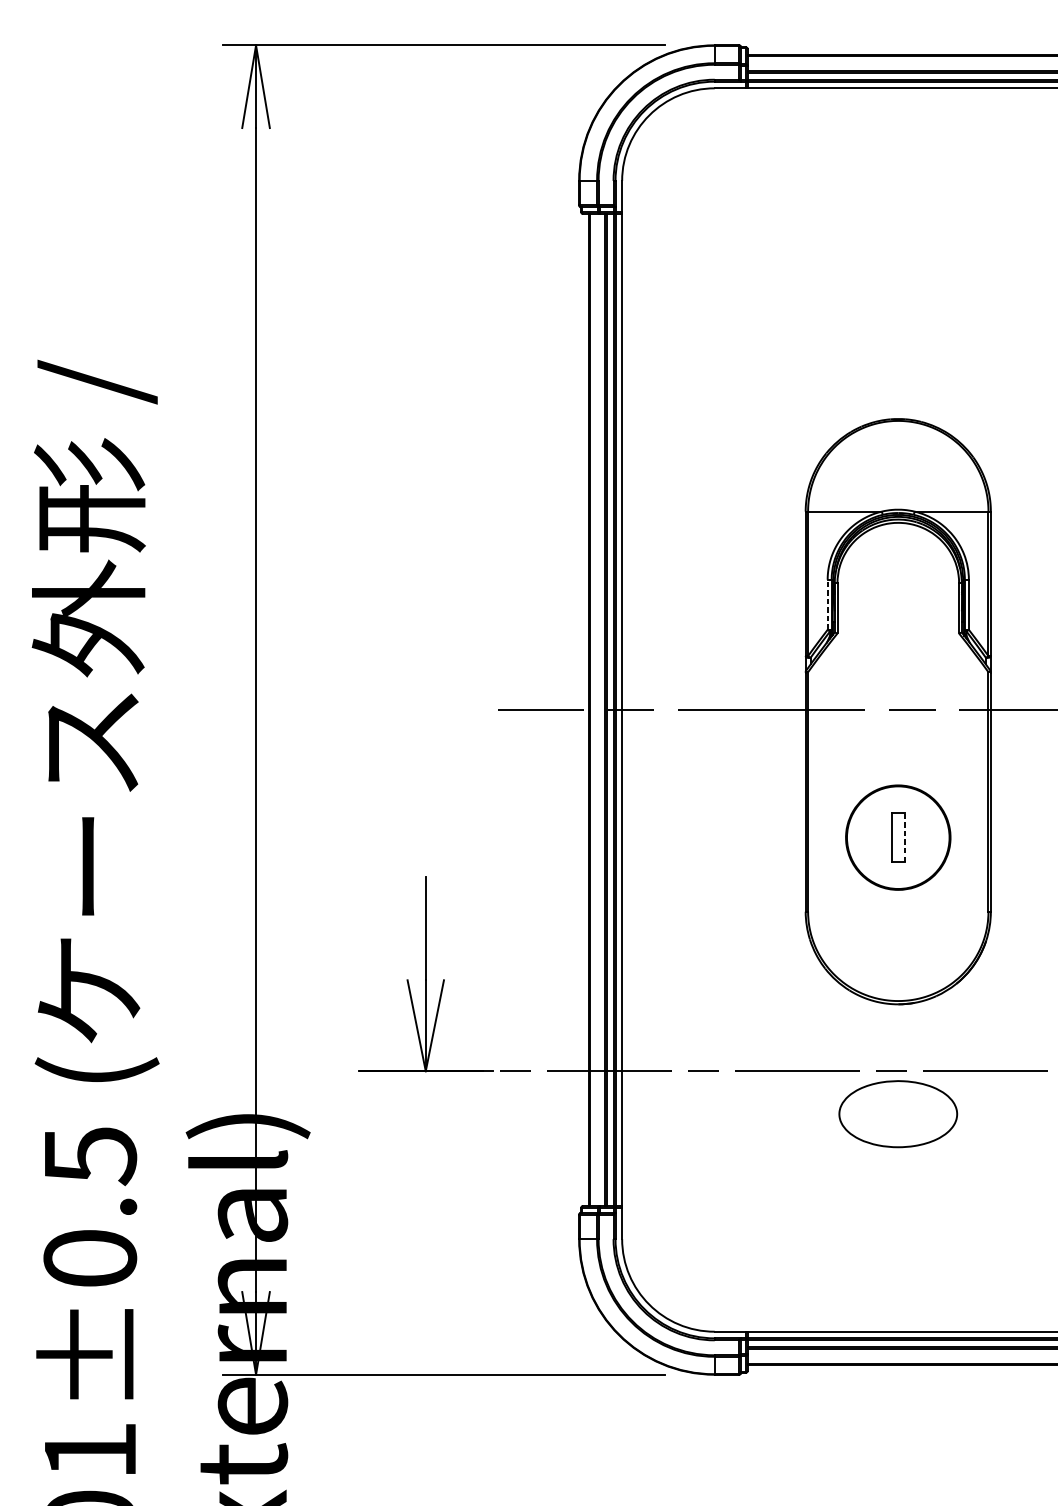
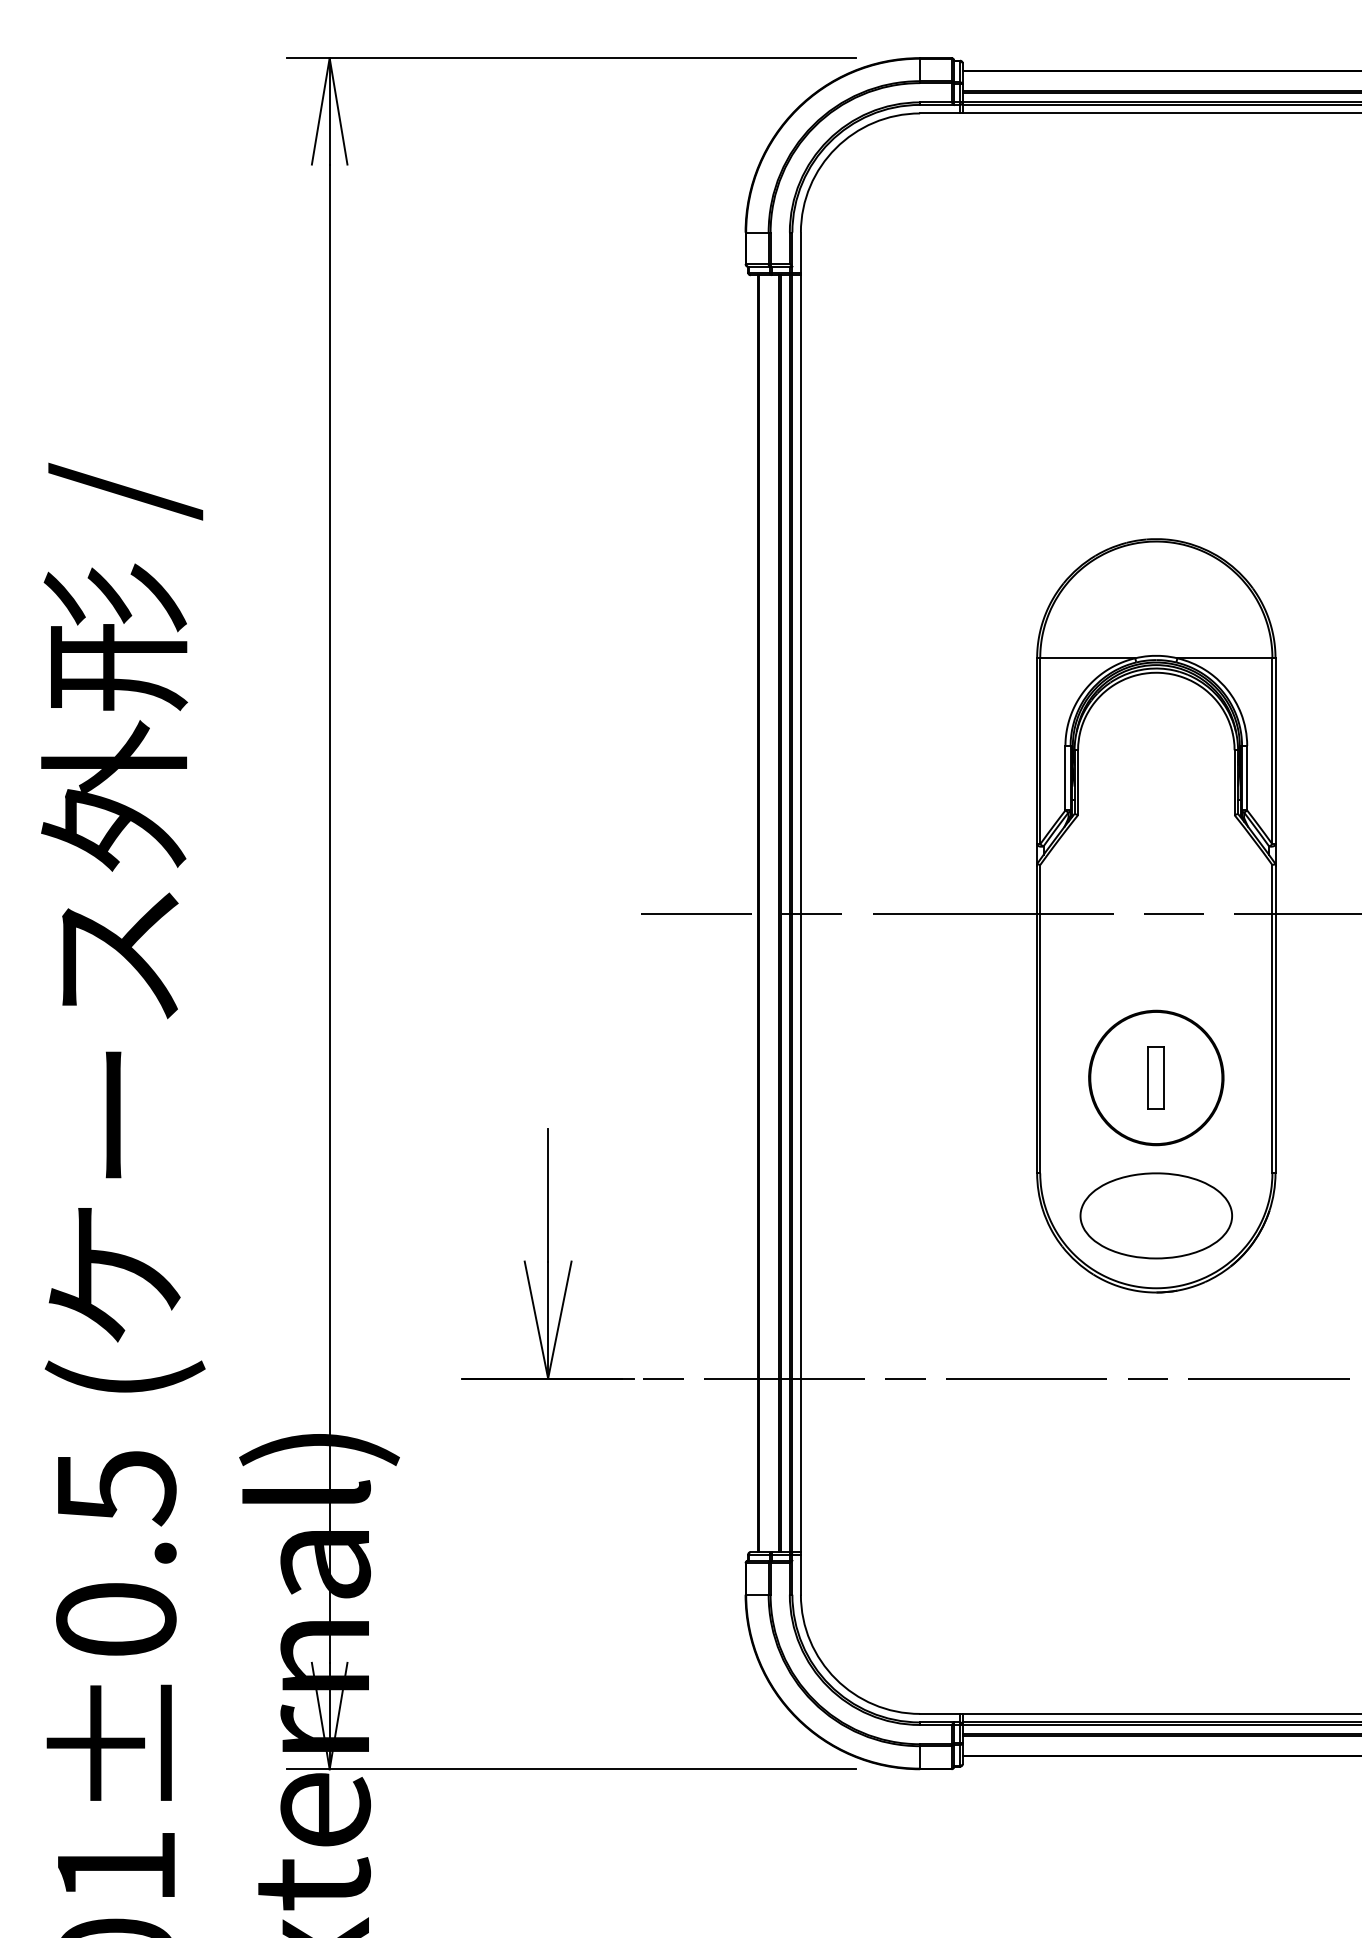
line: (827, 604) -> (1065, 777), dashed -> solid
line: (904, 837) -> (1164, 1077), dashed -> solid
part: (897, 1113) -> (1155, 1215), moved

